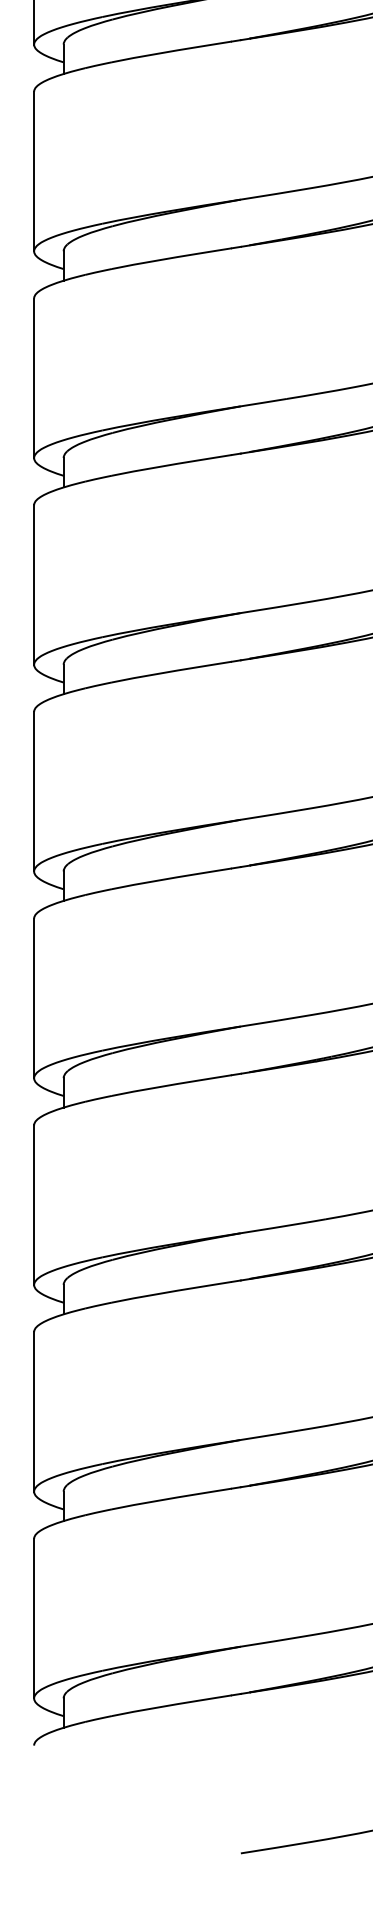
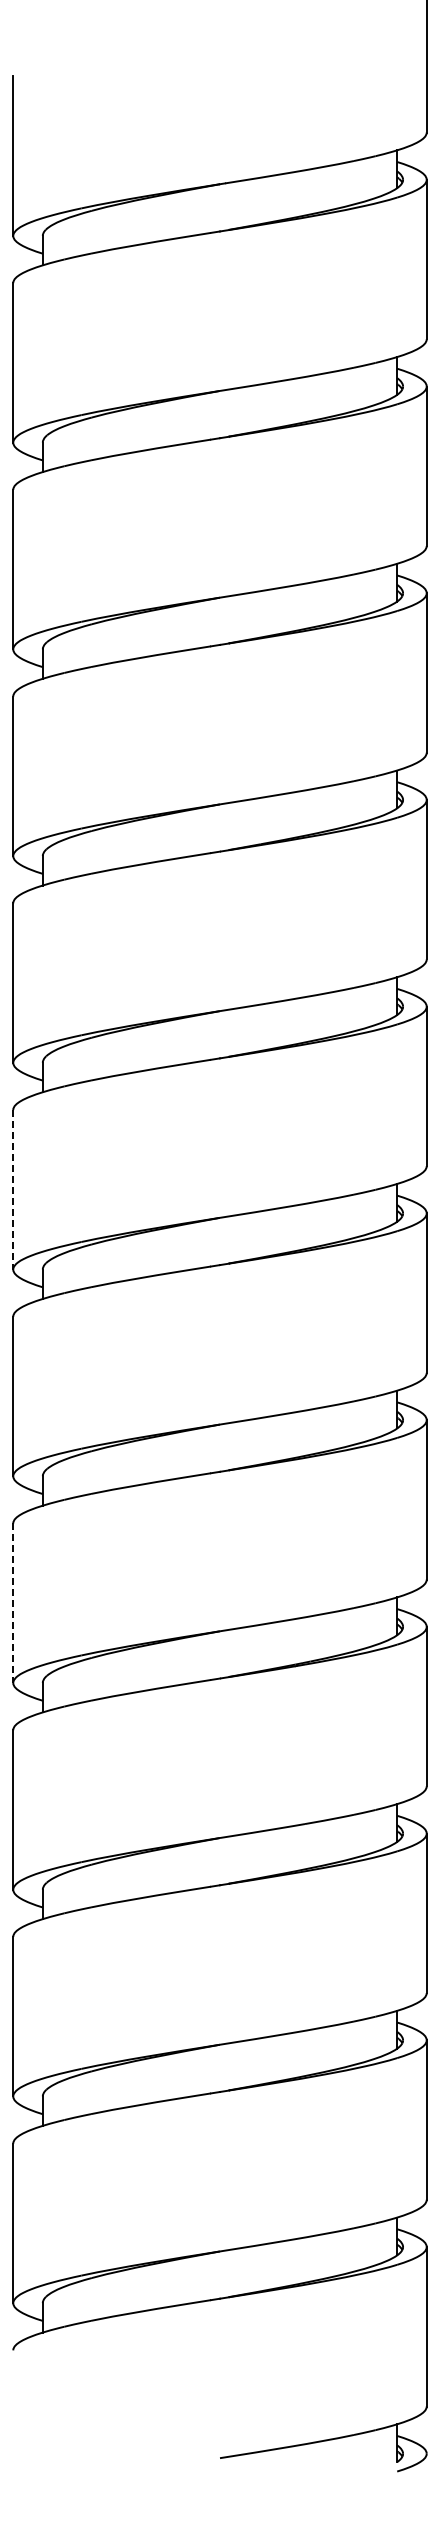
line: (34, 584) -> (13, 1189), solid -> dashed
line: (34, 998) -> (13, 1603), solid -> dashed

